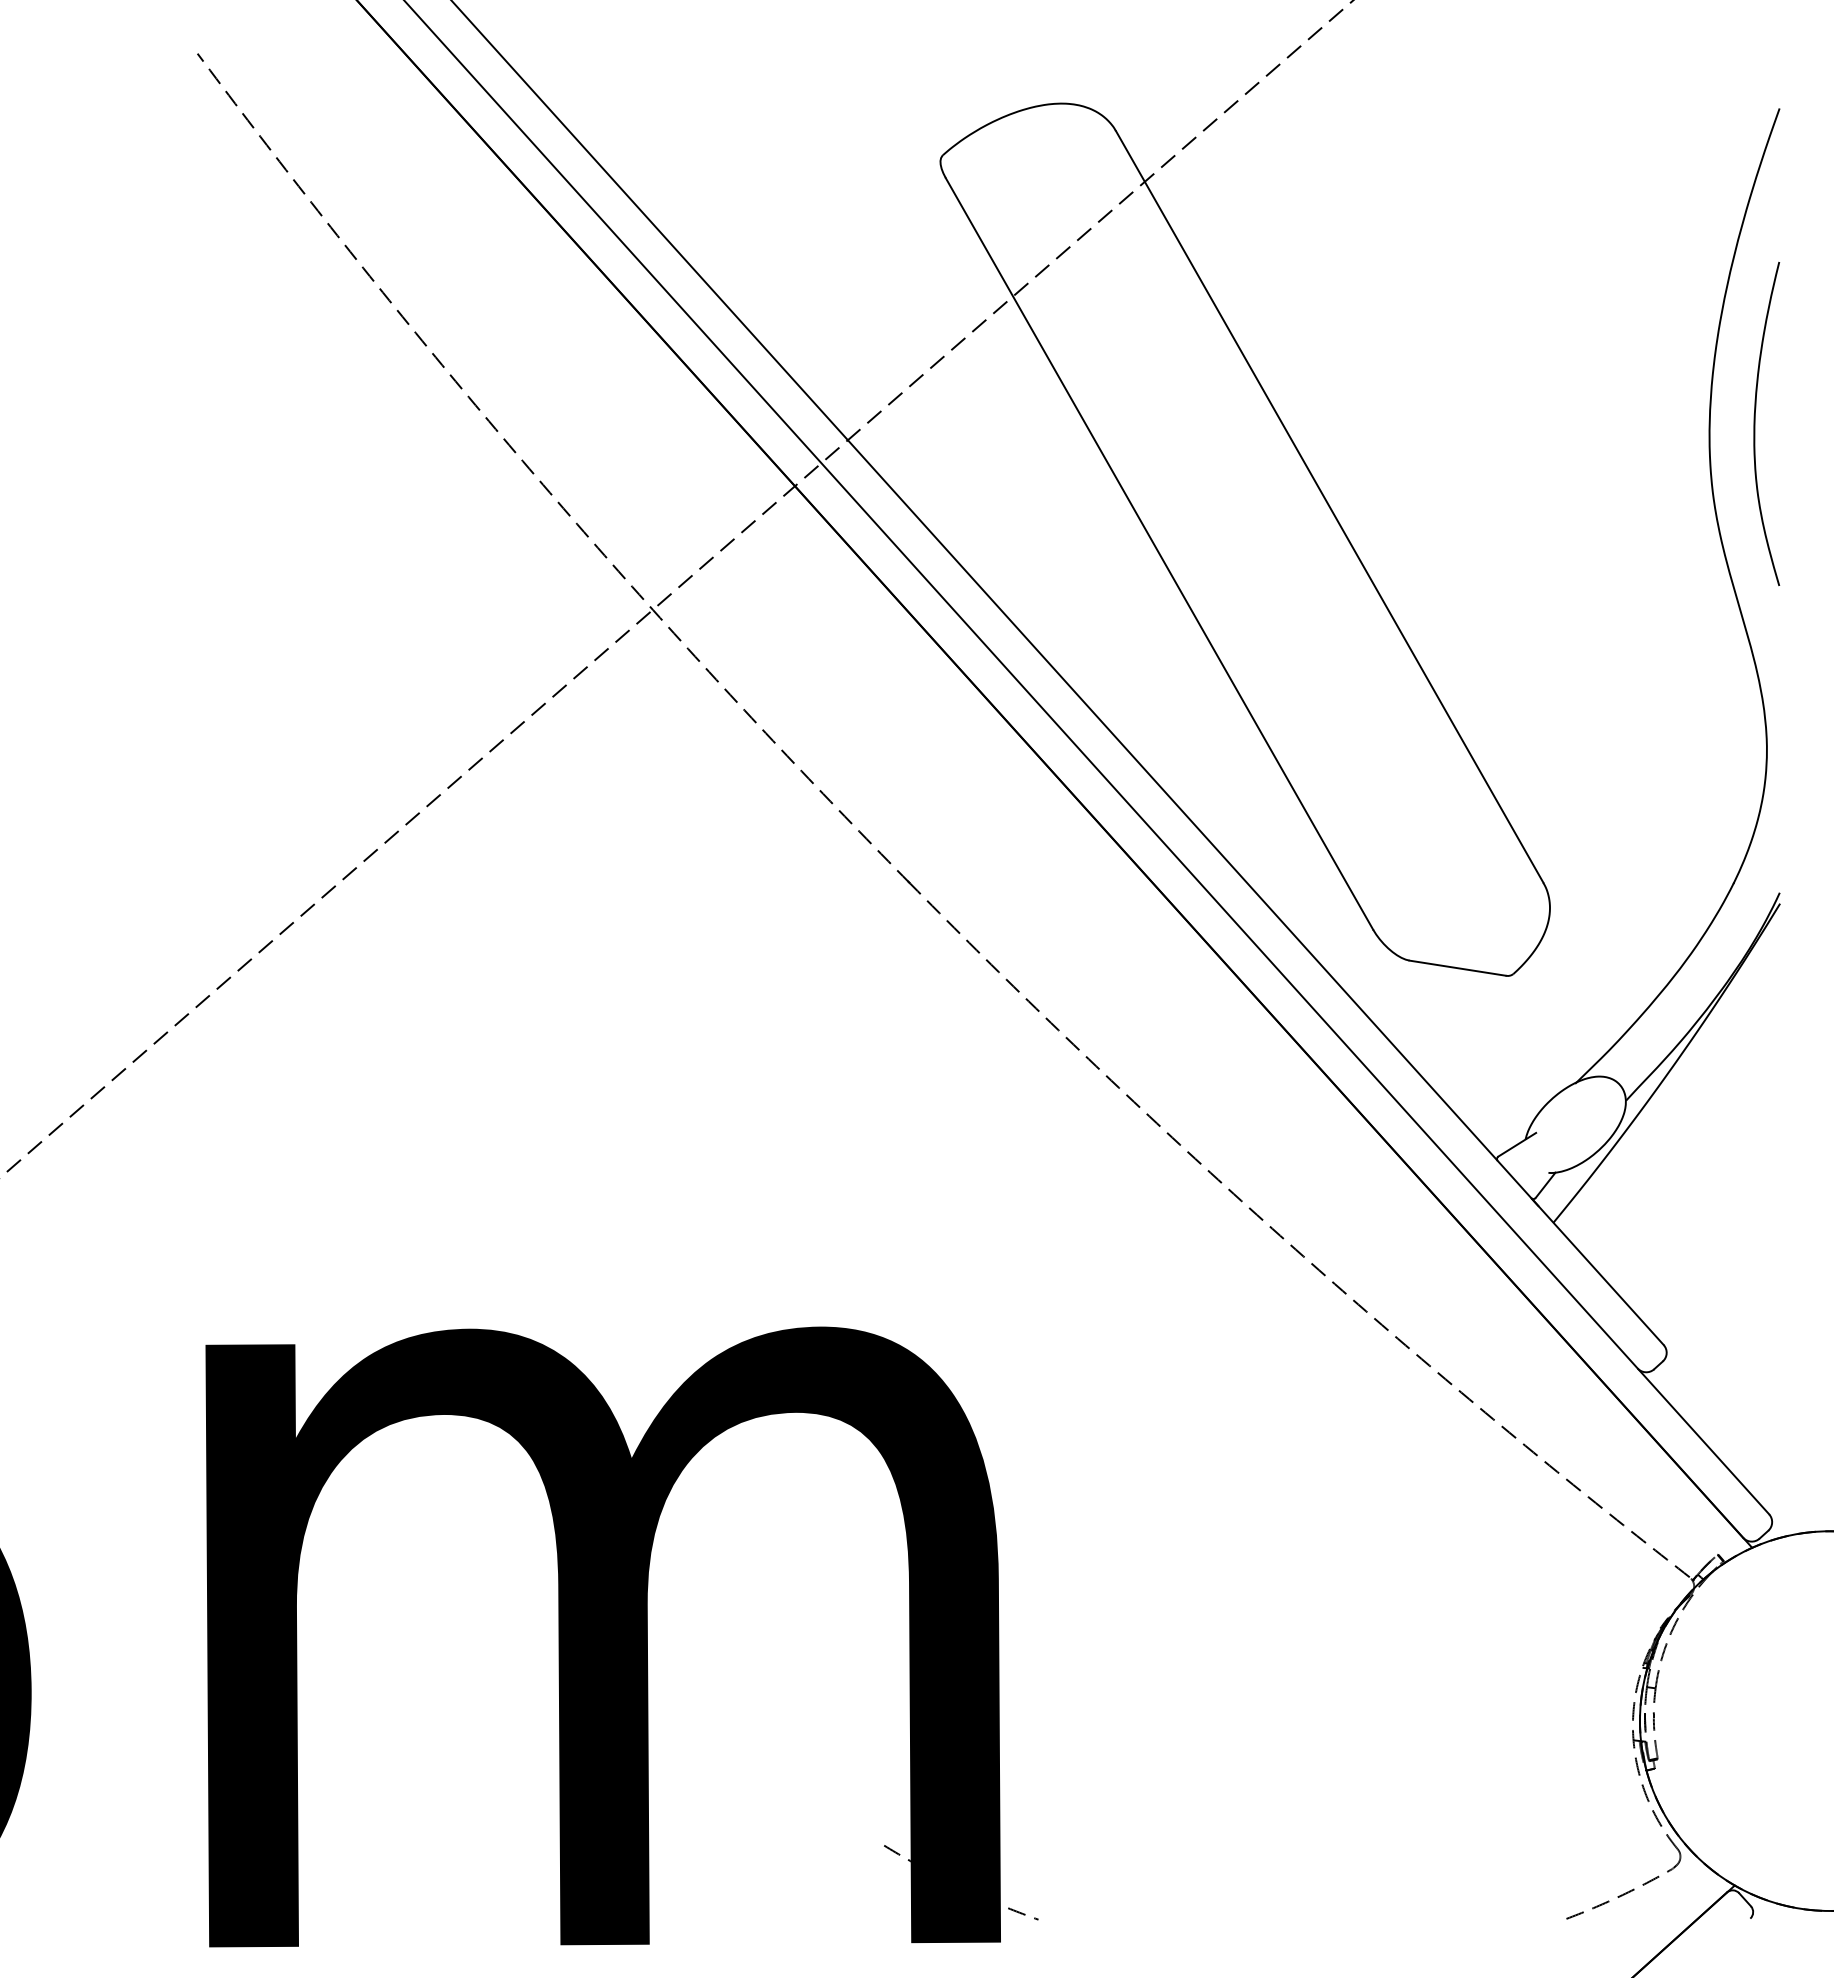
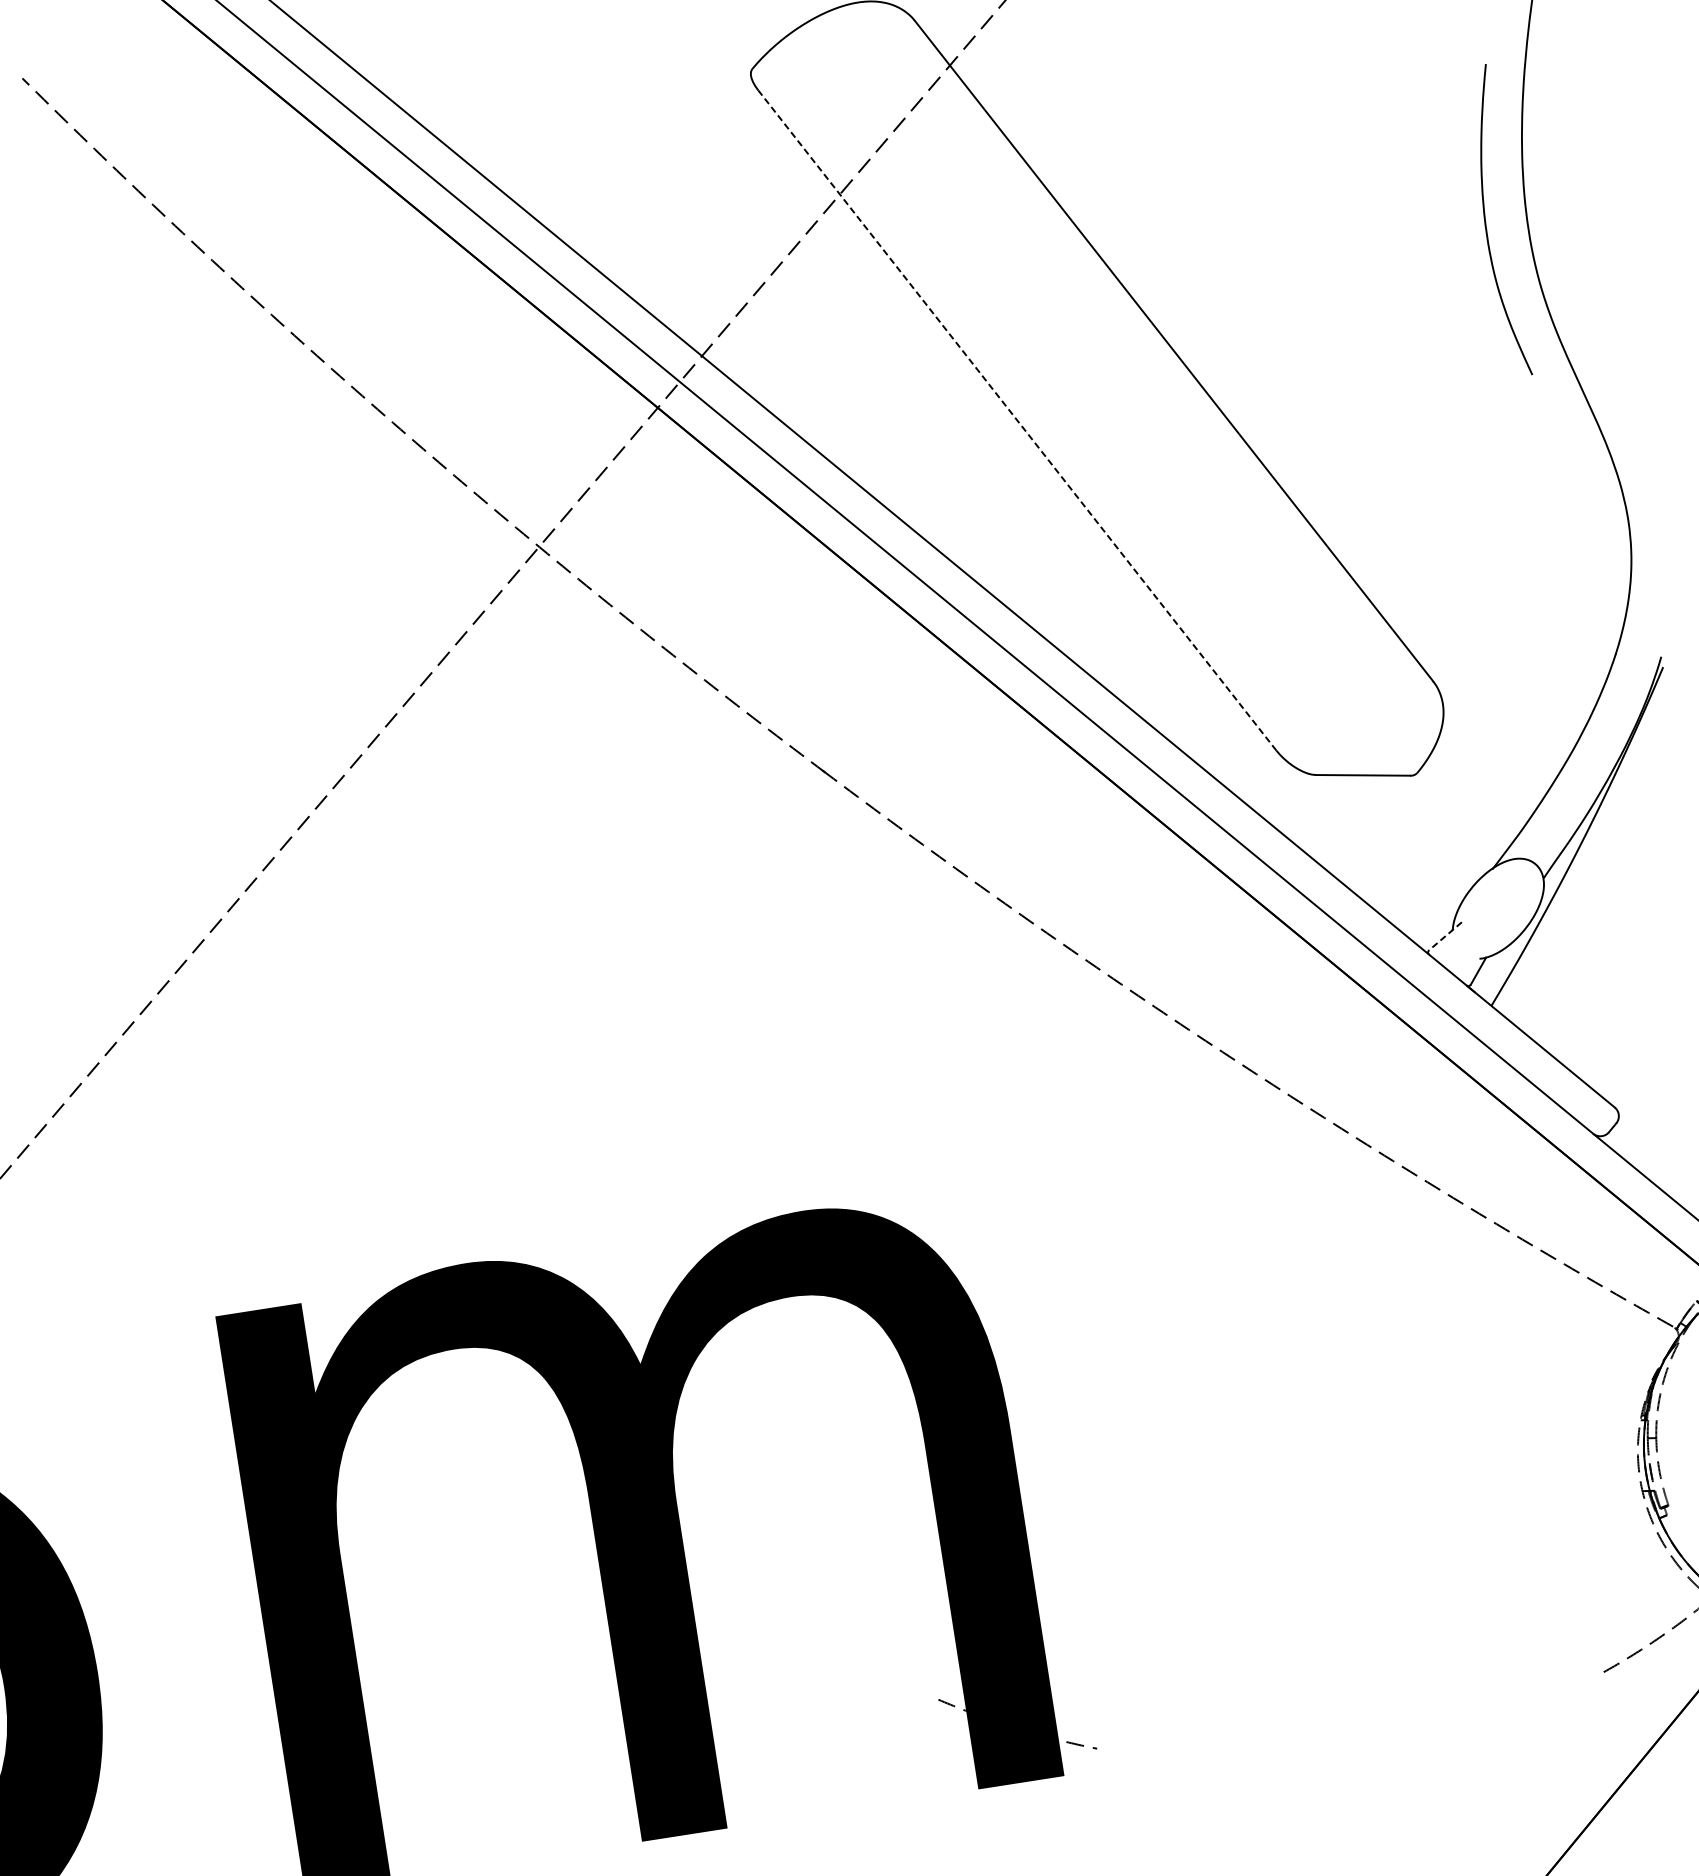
curve: (1755, 423) -> (1486, 222), moved
line: (1159, 553) -> (1017, 420), solid -> dashed
line: (1516, 1145) -> (1444, 937), solid -> dashed

